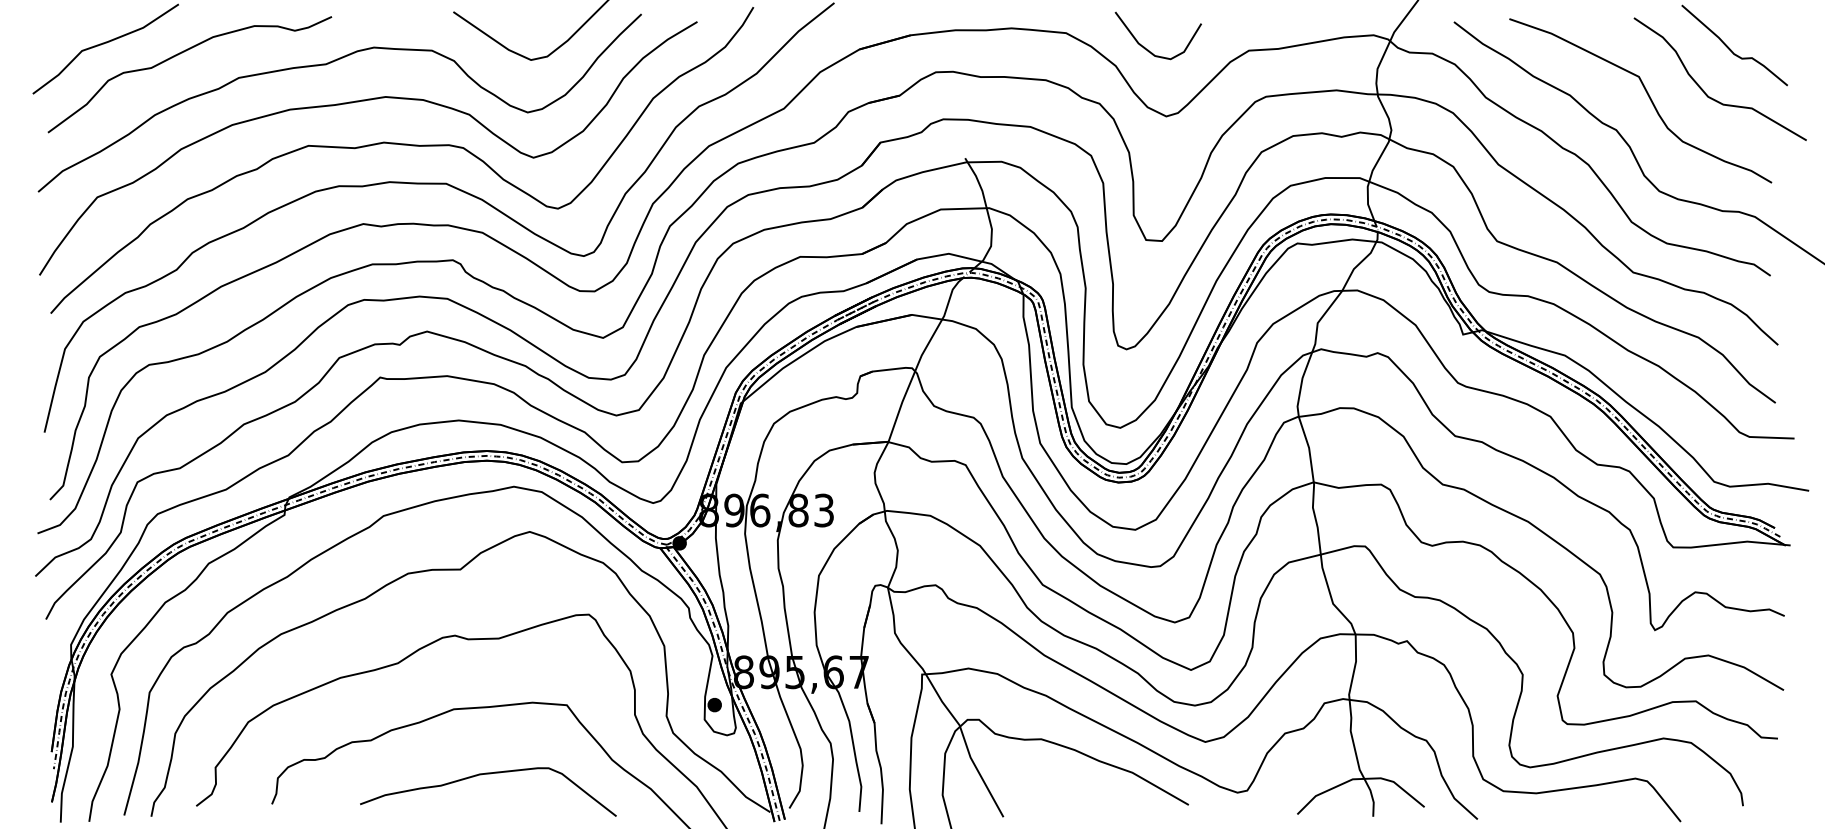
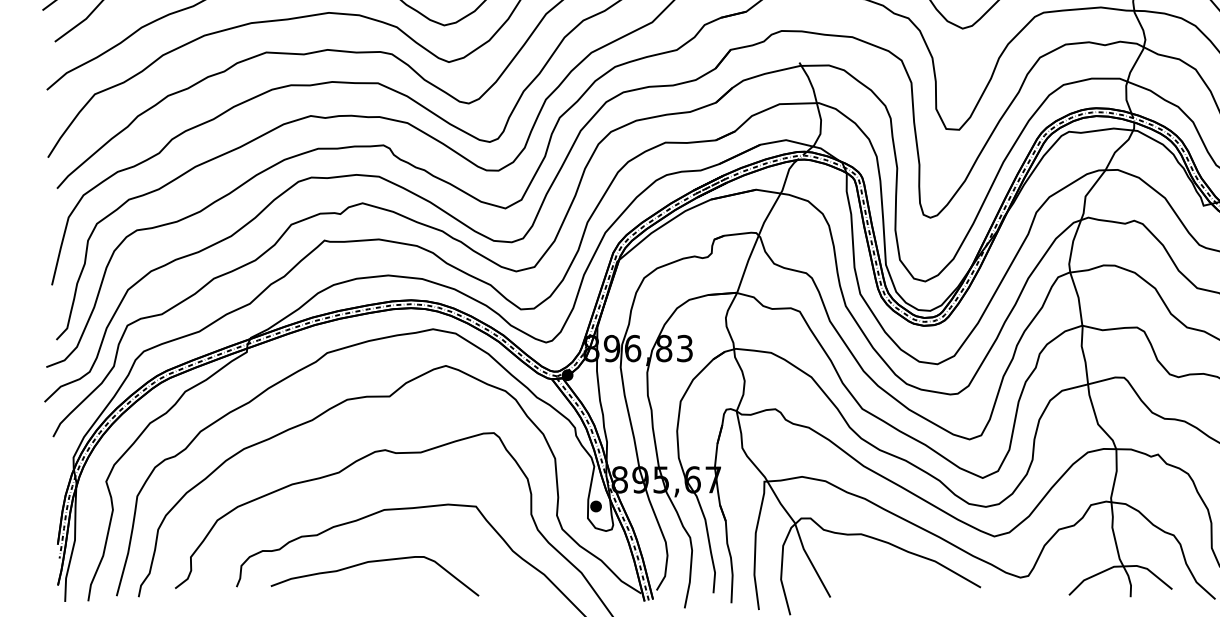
curve: (488, 774) -> (375, 562), moved

